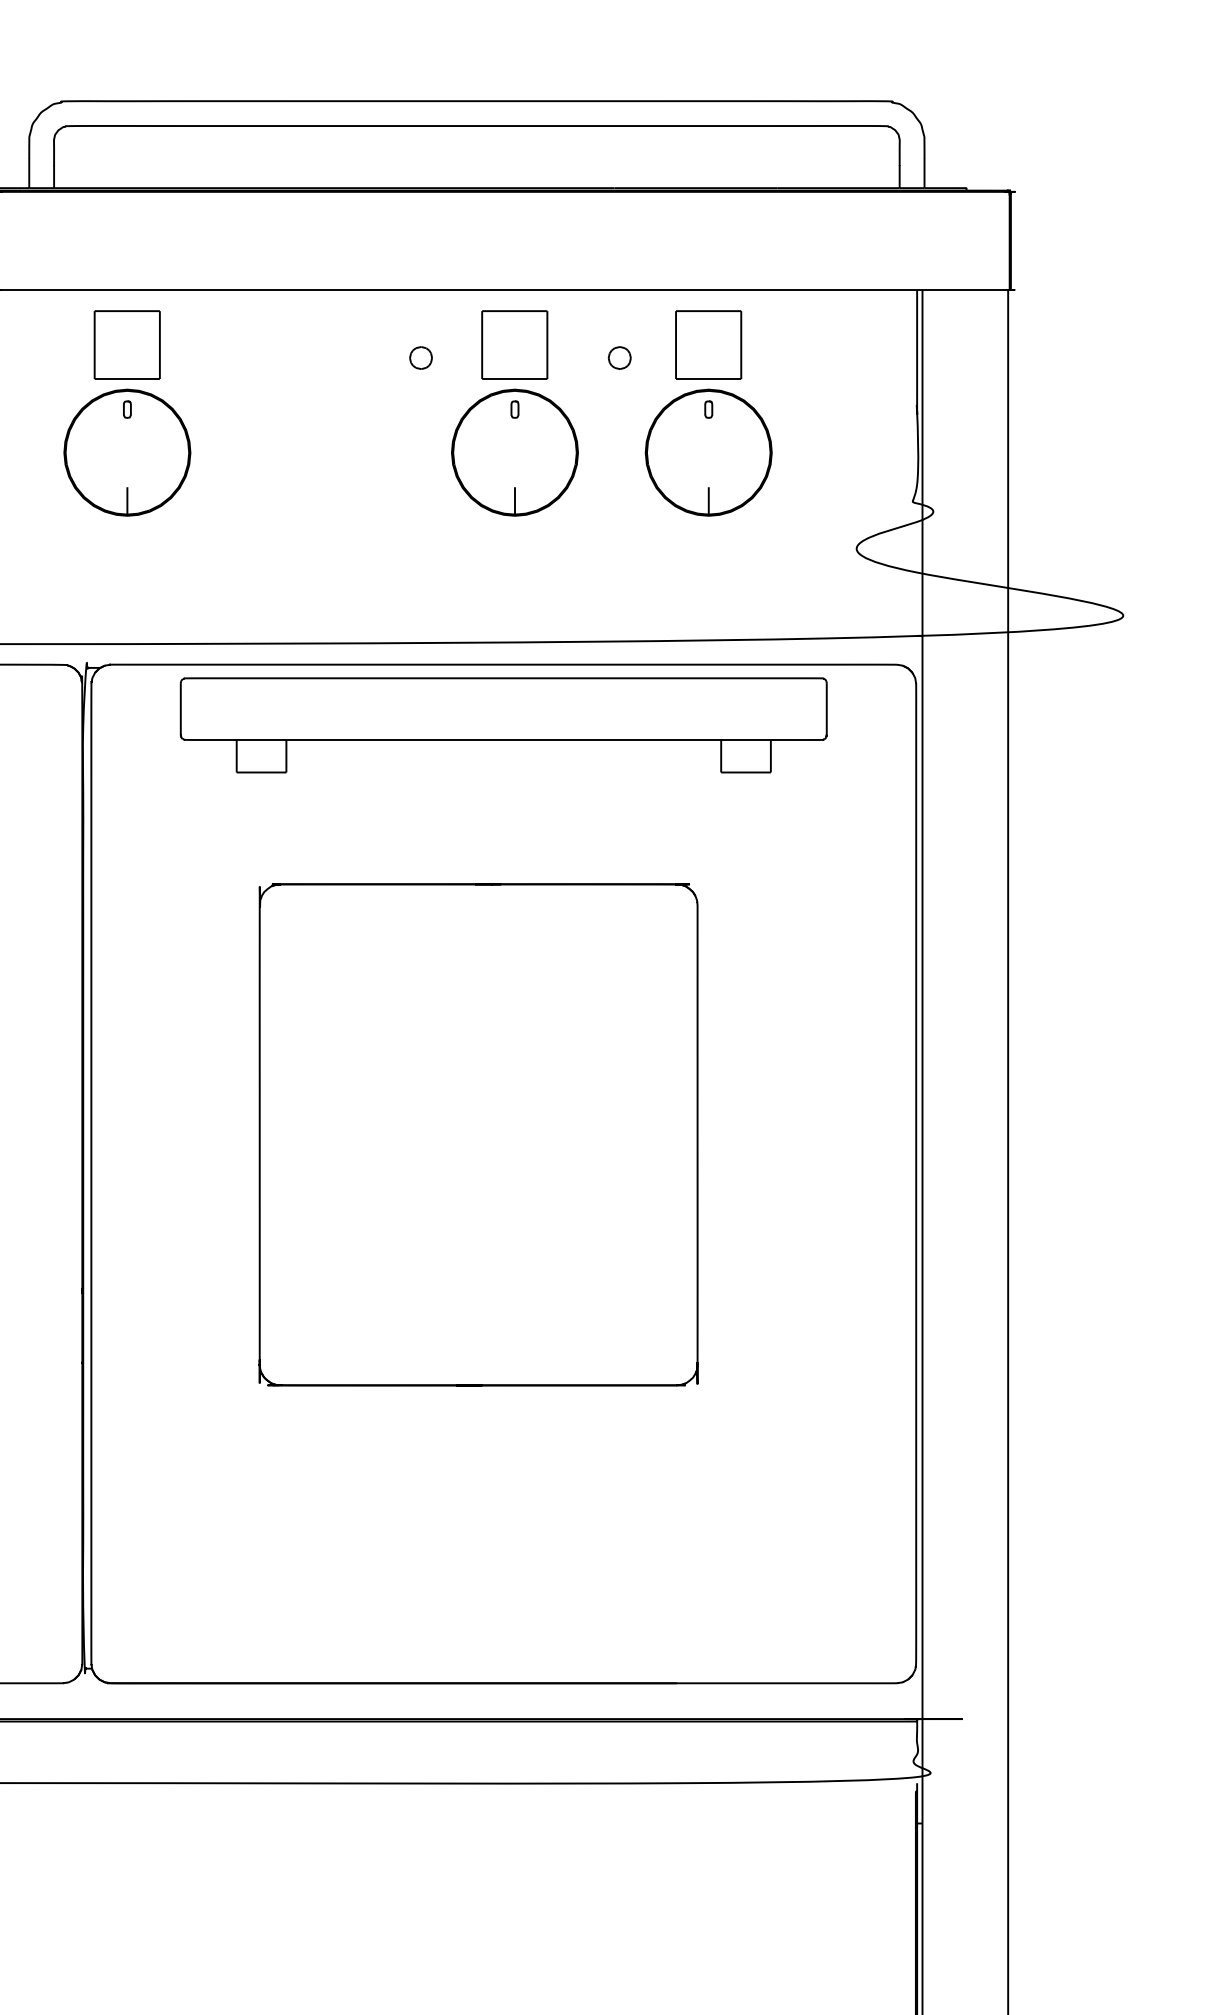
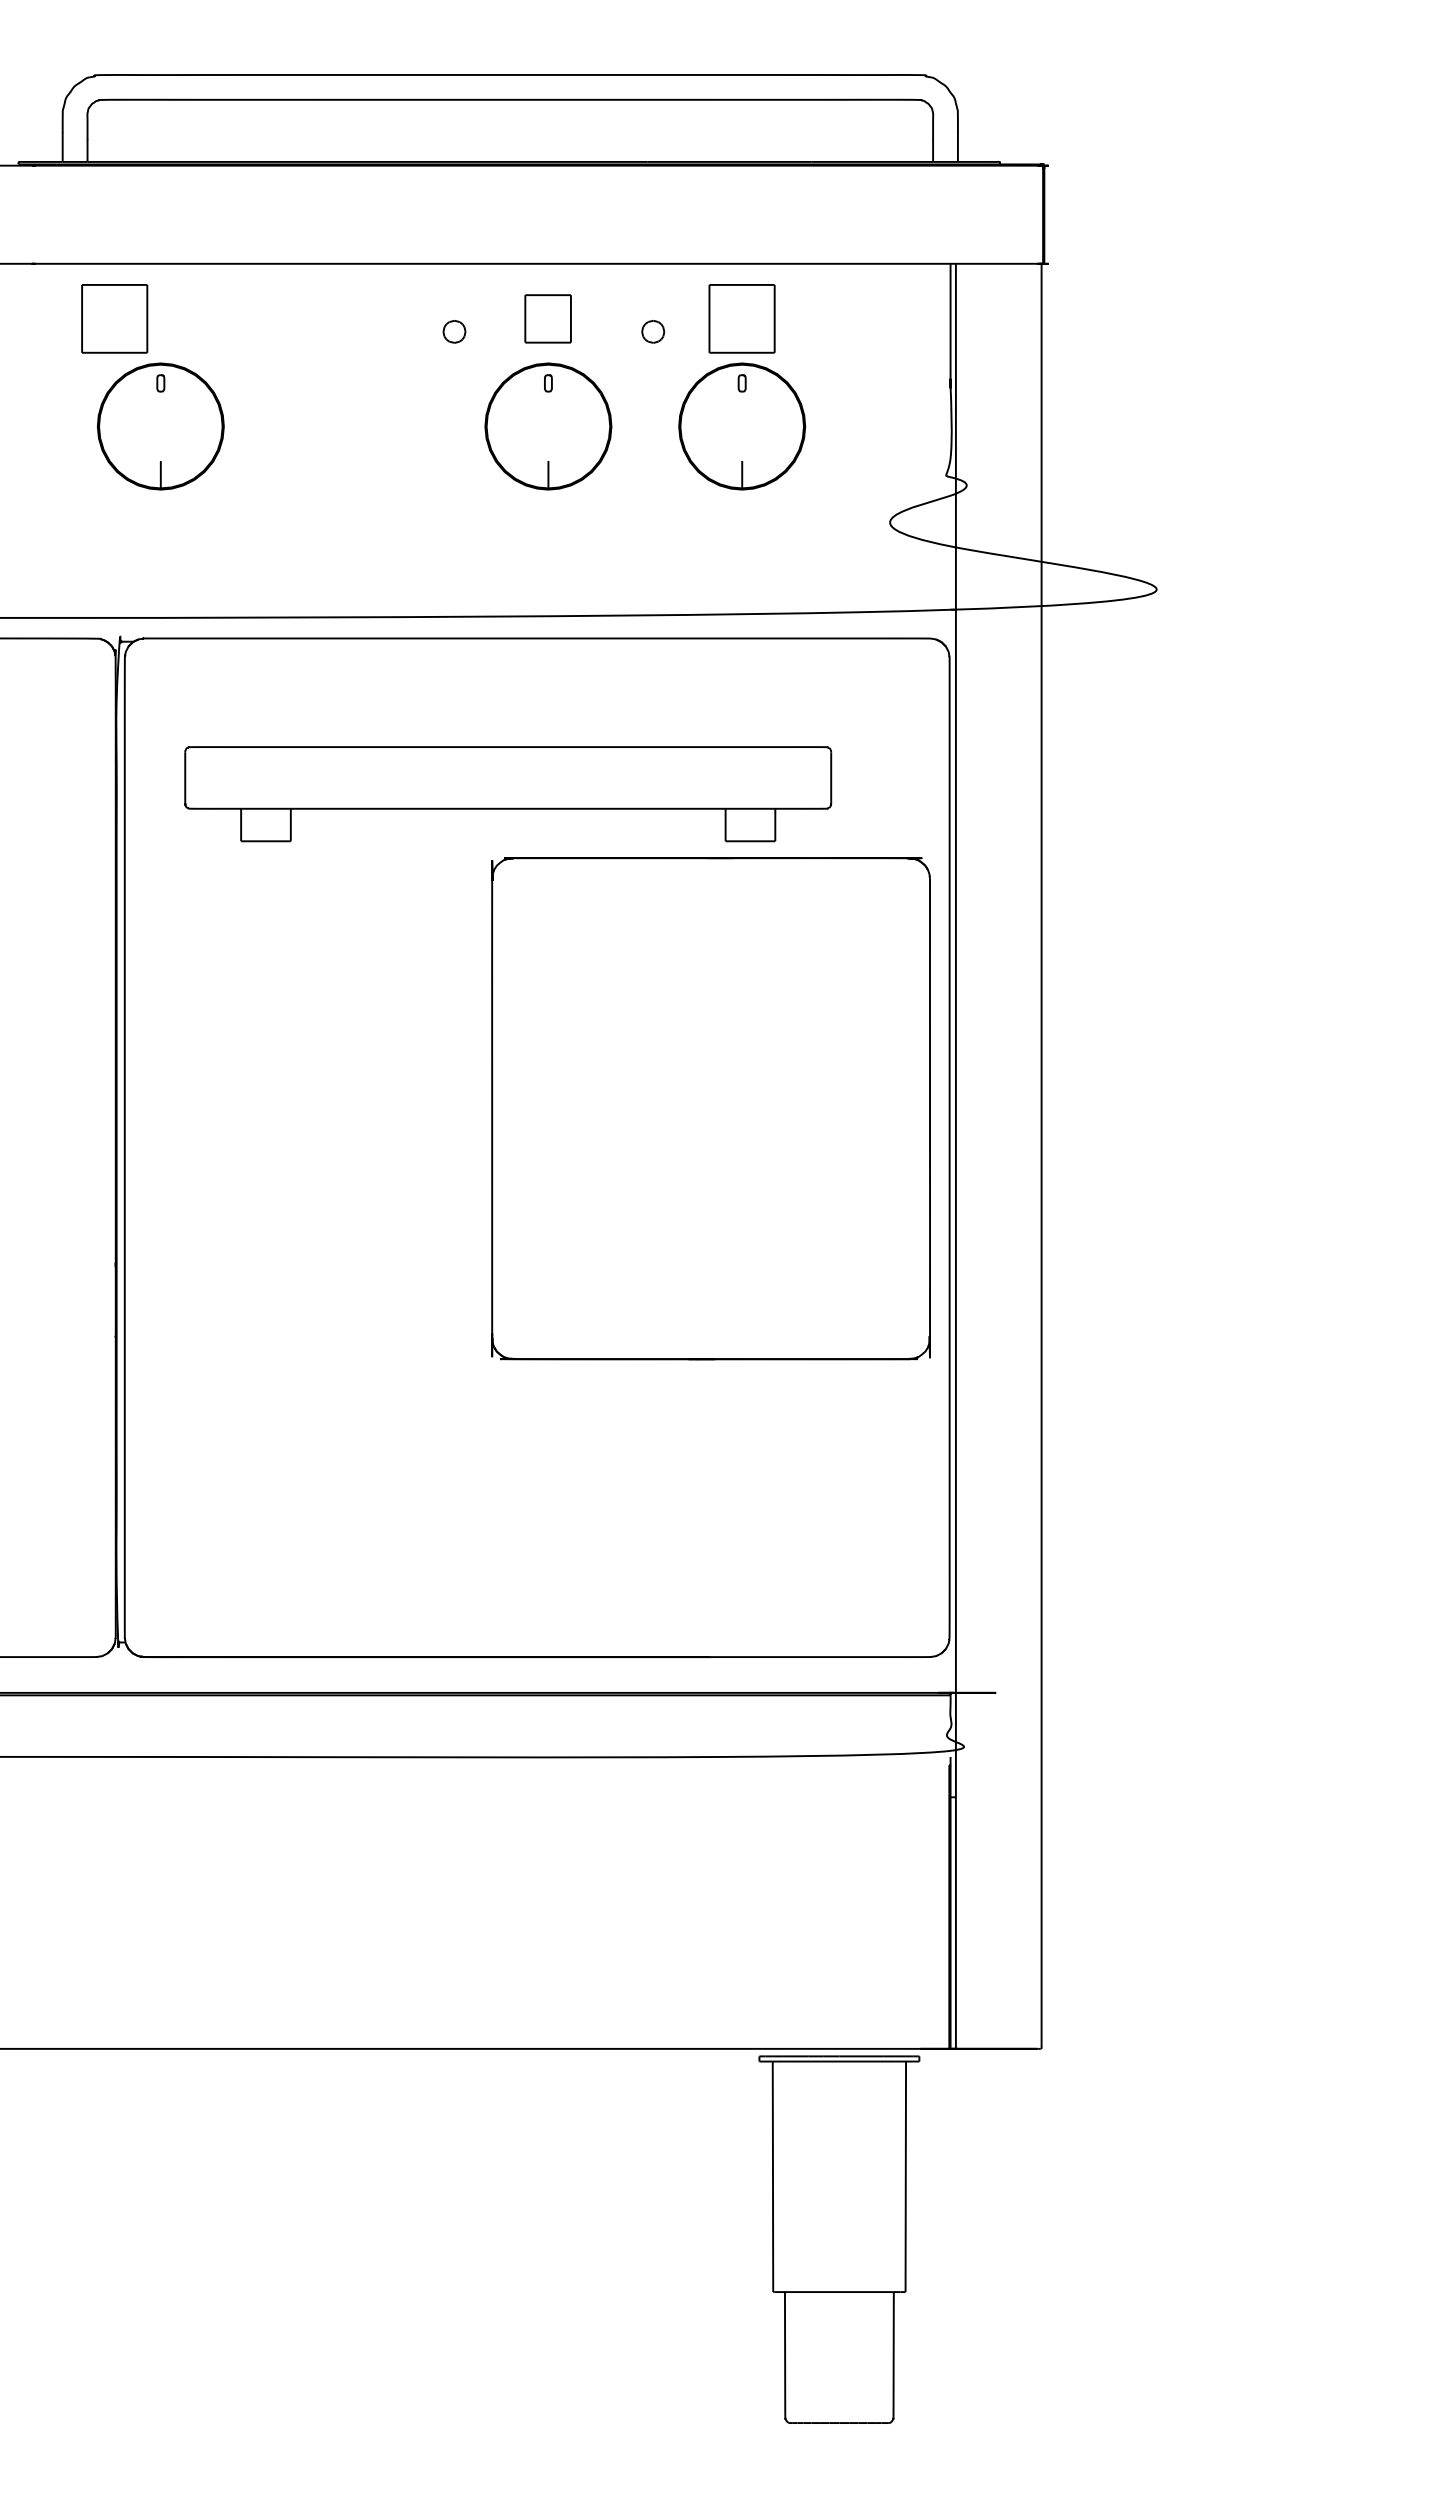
part: (127, 344) -> (114, 318), moved
part: (514, 344) -> (547, 318), size x0.7
part: (504, 725) -> (508, 794), moved
part: (478, 1134) -> (710, 1108), moved

